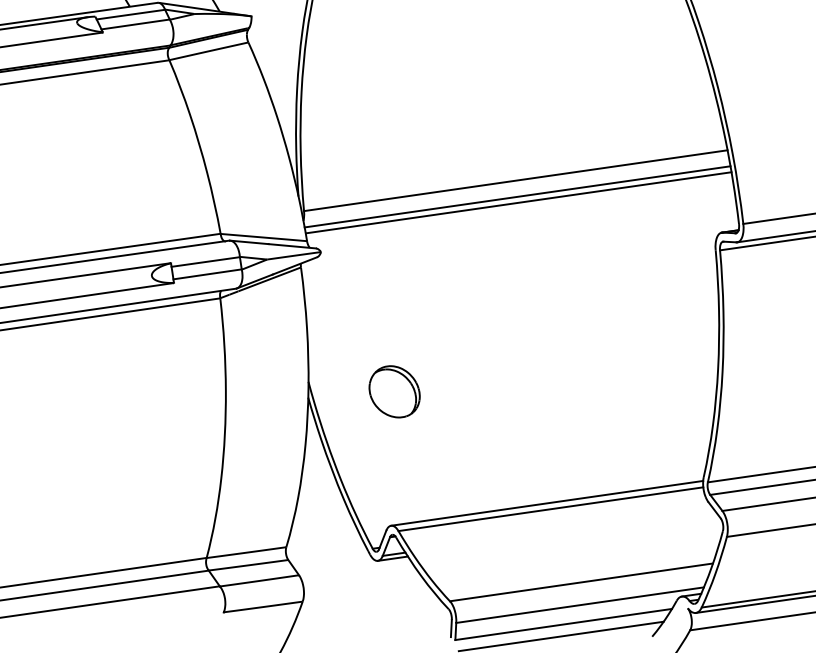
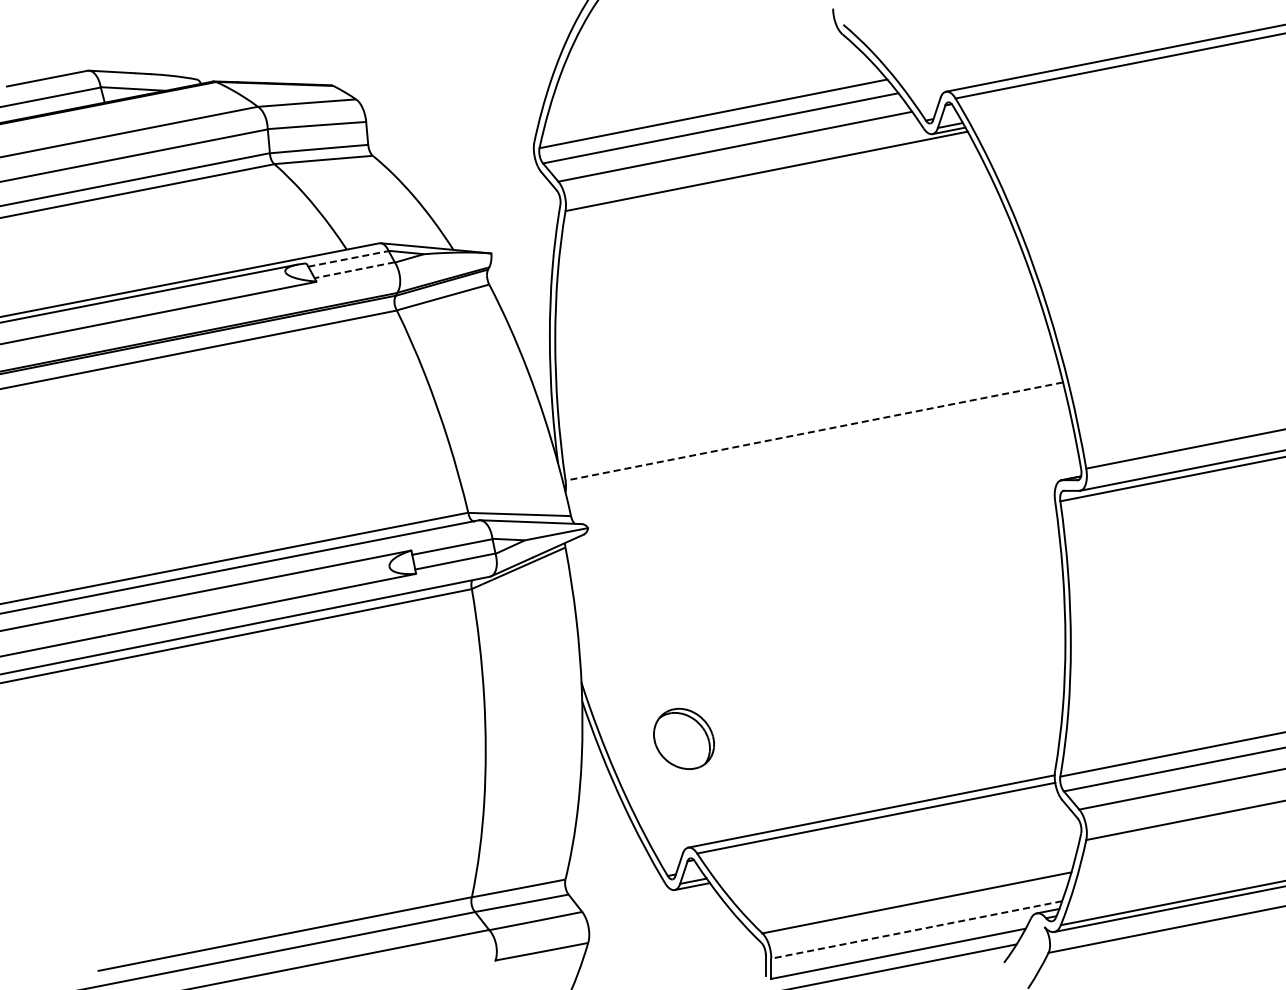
line: (130, 14) -> (348, 258), solid -> dashed
line: (135, 24) -> (354, 270), solid -> dashed
line: (515, 180) -> (813, 431), solid -> dashed
line: (517, 196) -> (817, 450), removed
line: (519, 202) -> (819, 457), removed
part: (394, 391) -> (683, 738), moved
line: (579, 605) -> (916, 930), solid -> dashed

